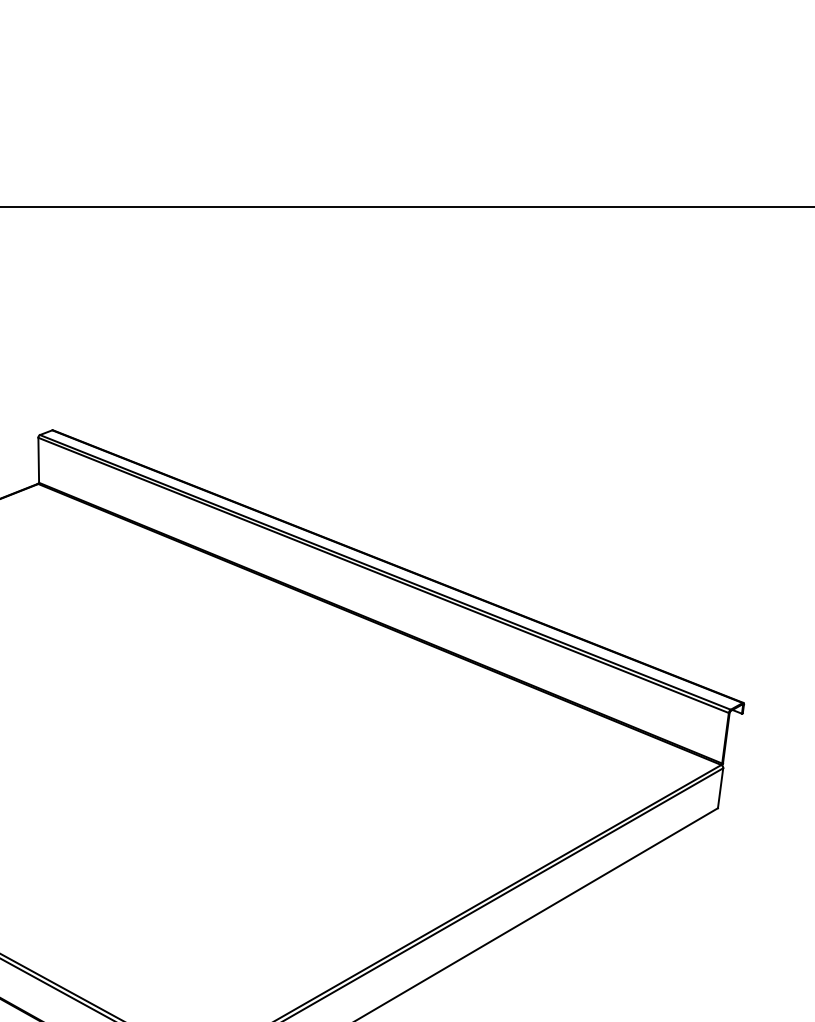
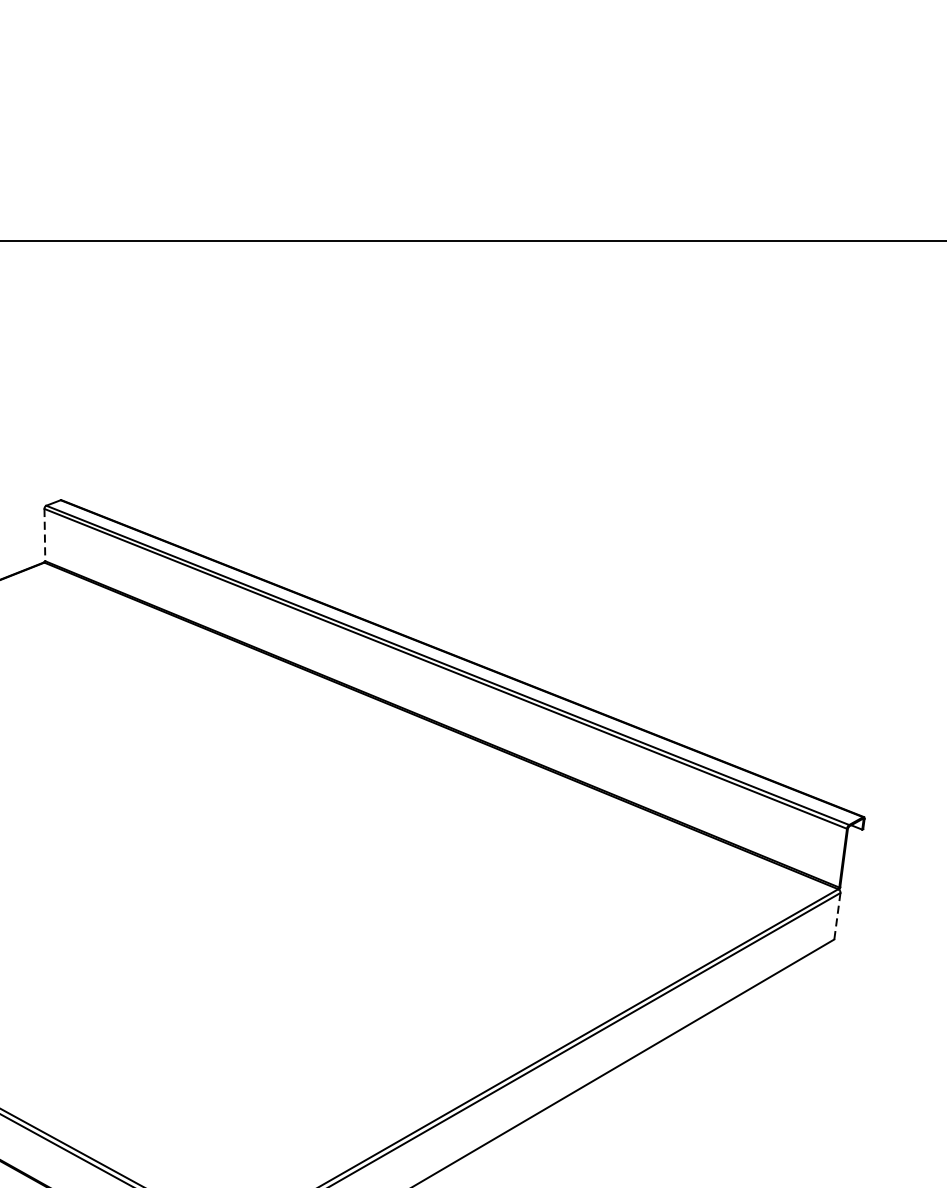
line: (38, 460) -> (44, 535), solid -> dashed
line: (720, 788) -> (837, 916), solid -> dashed

